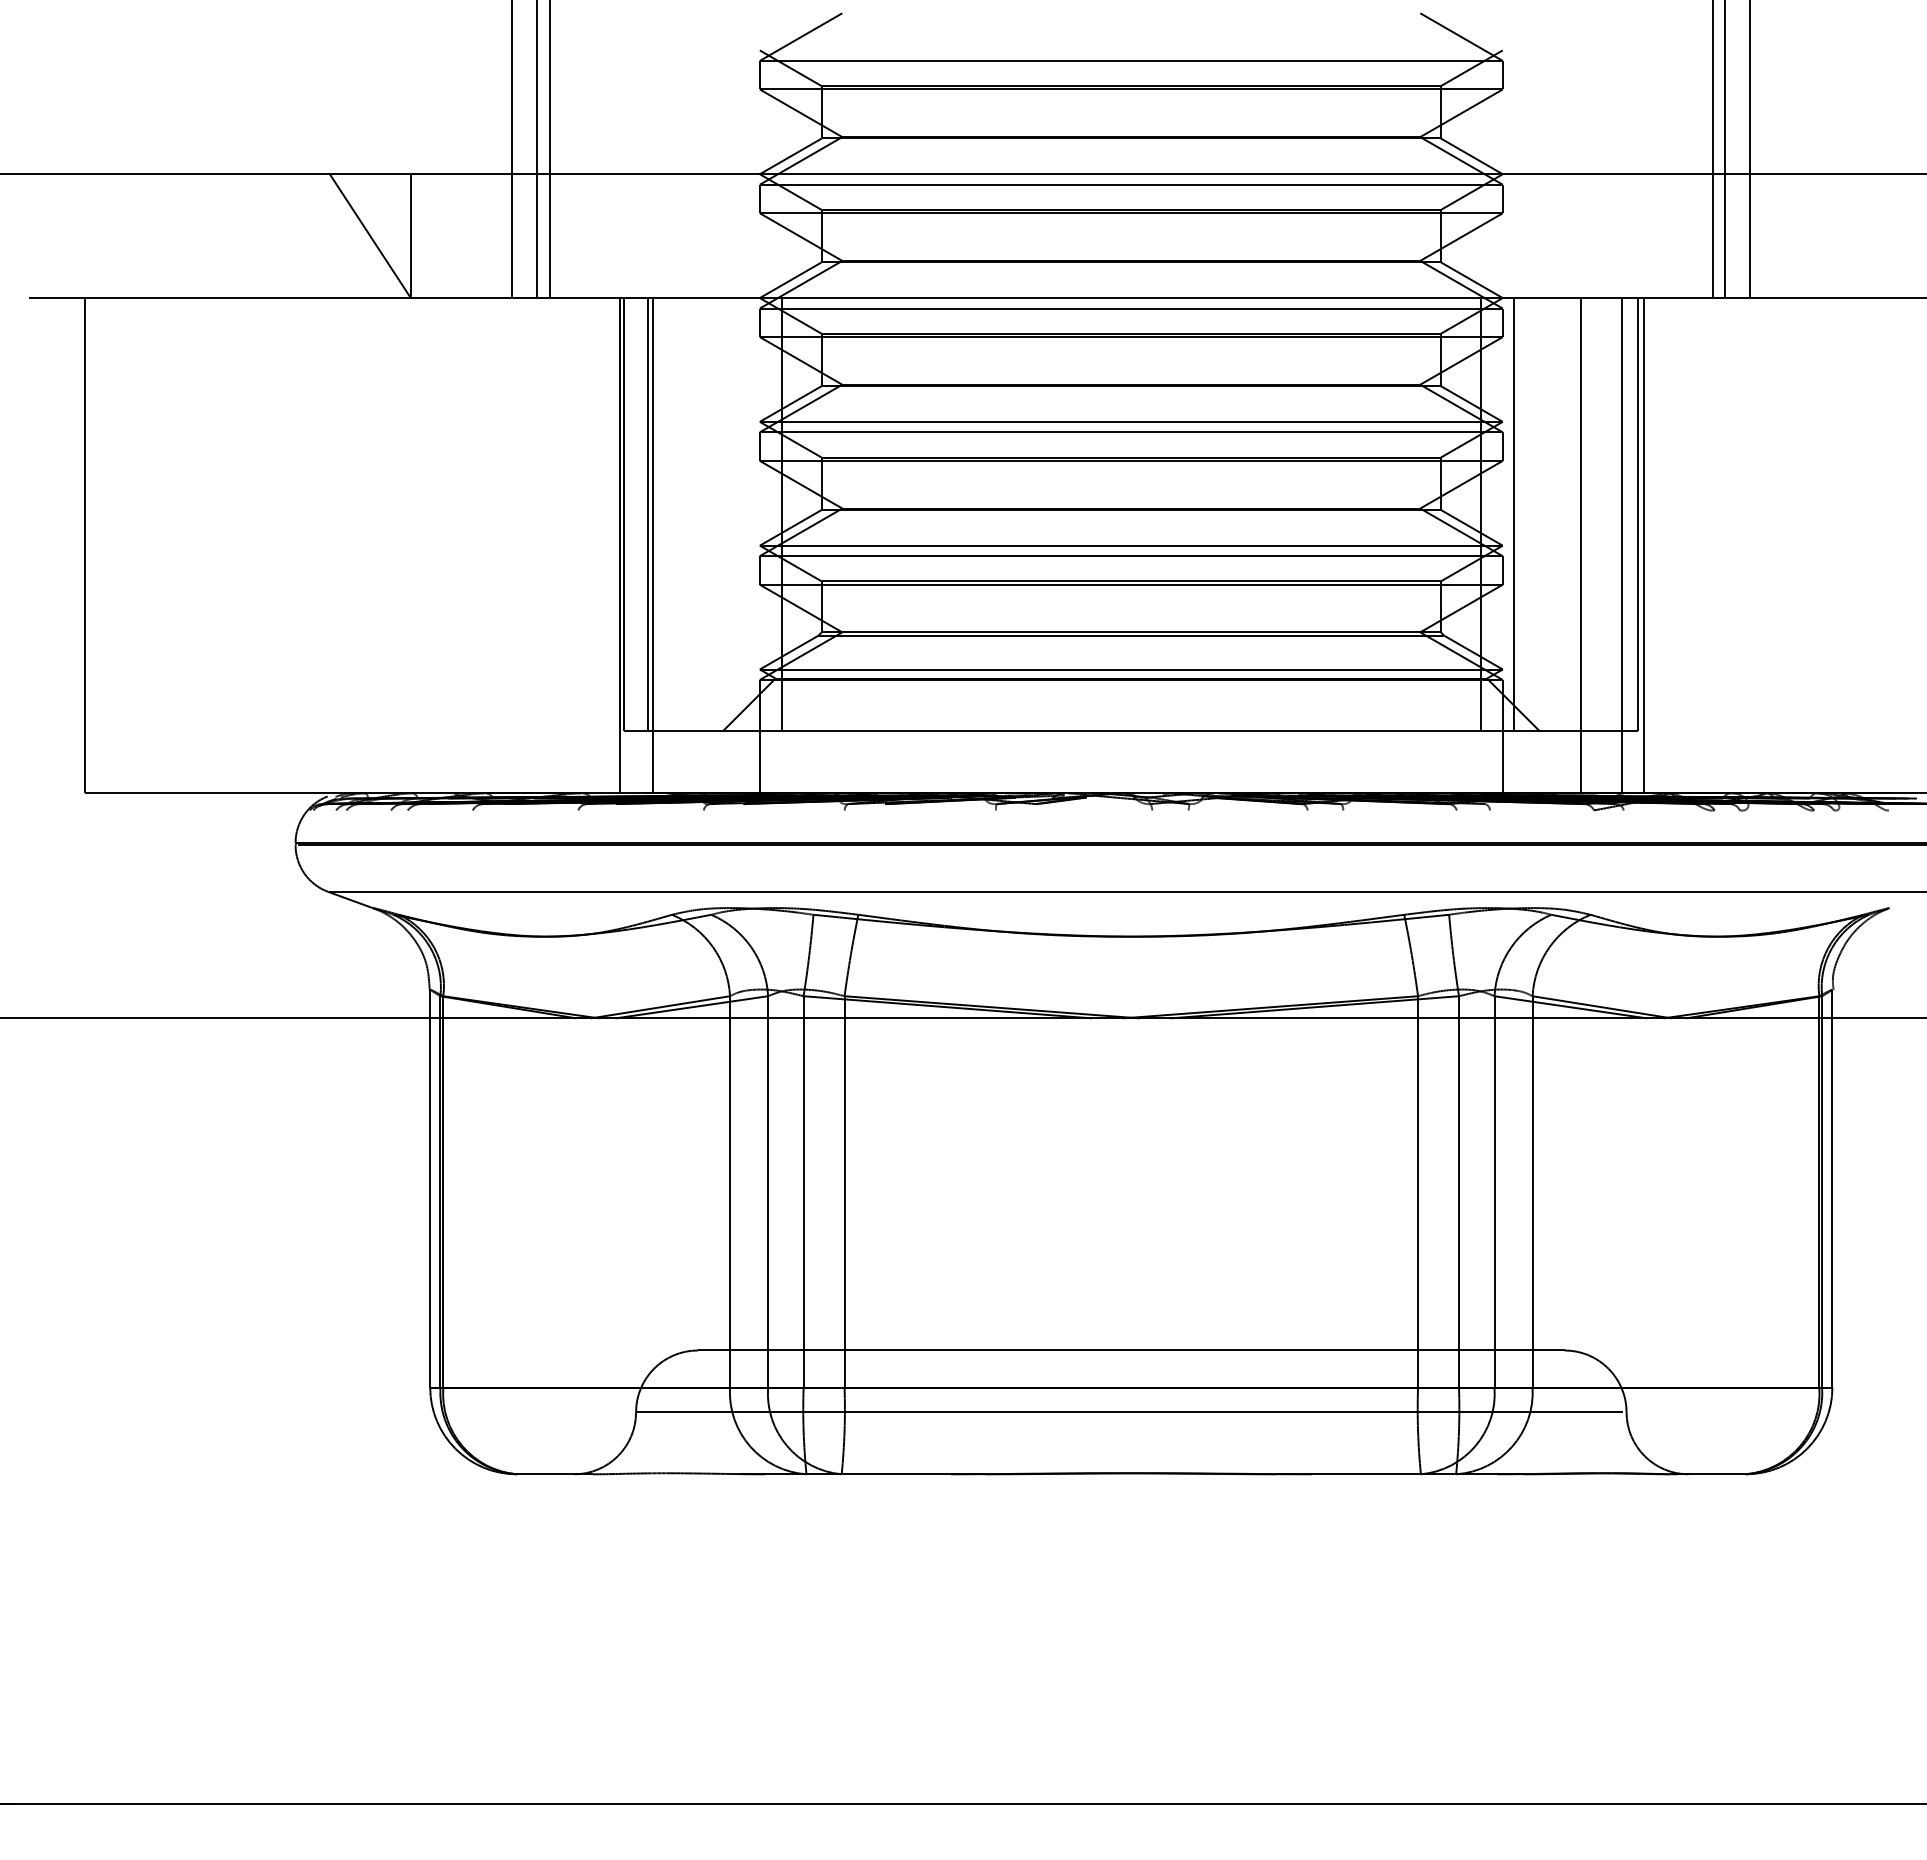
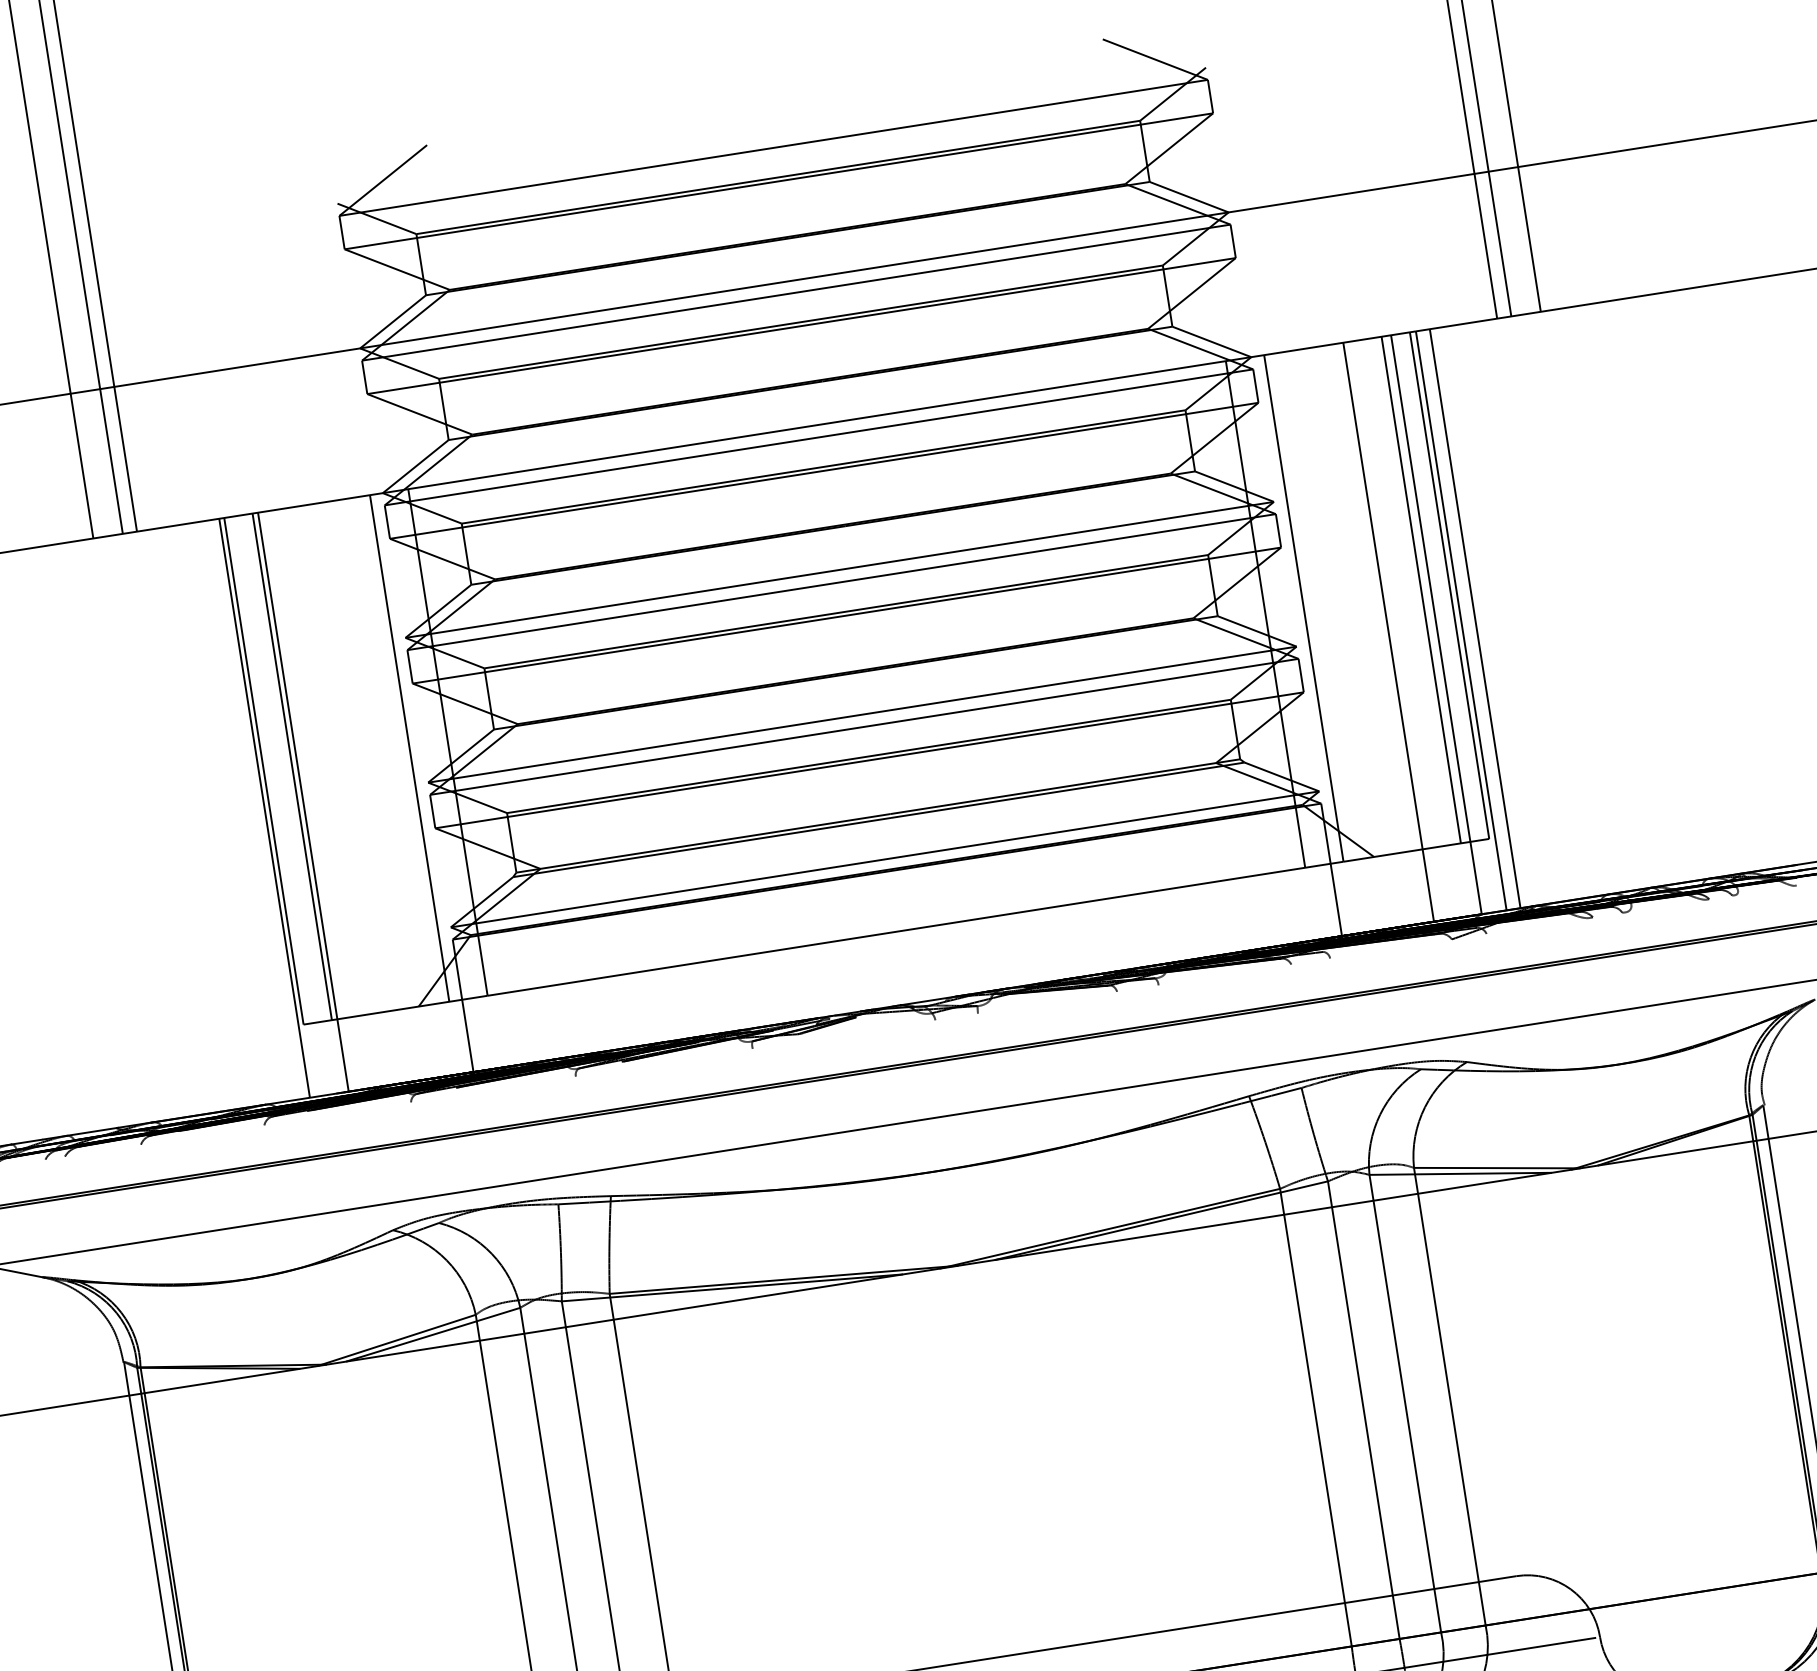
line: (748, 514) -> (409, 748), added
line: (1614, 514) -> (1421, 589), added
line: (1655, 545) -> (1475, 618), added

